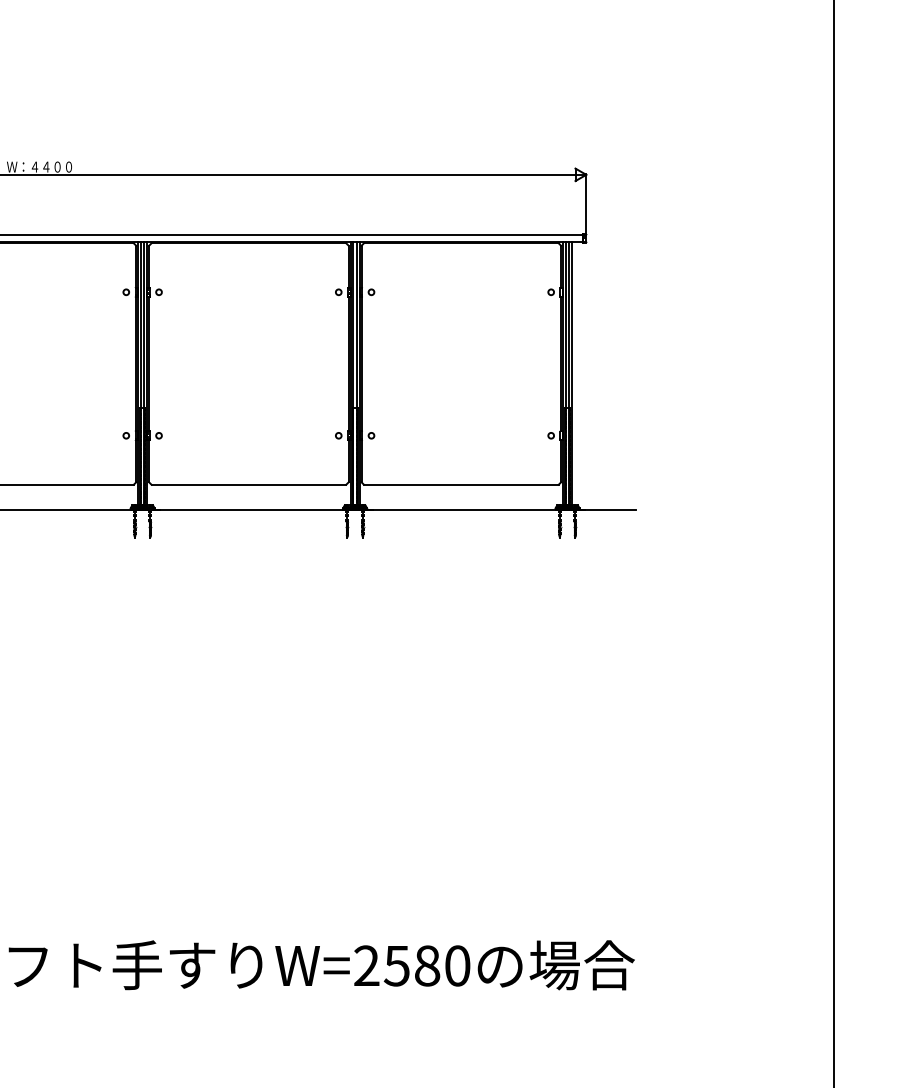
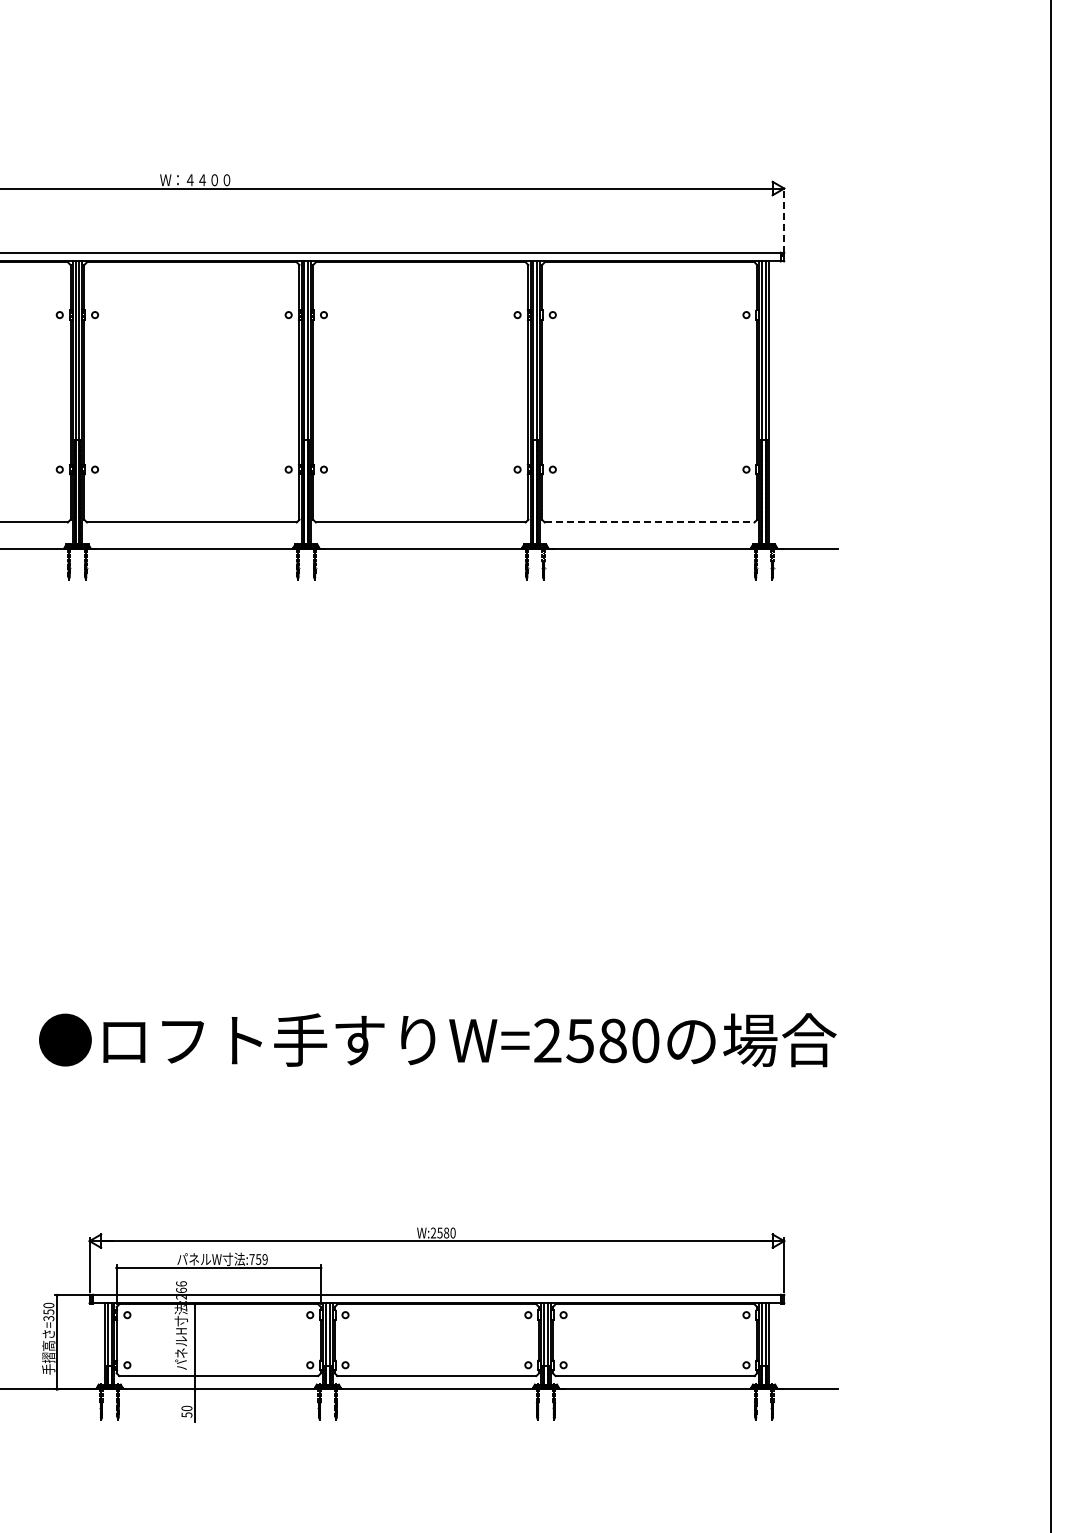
line: (586, 204) -> (784, 220), solid -> dashed
line: (461, 484) -> (649, 522), solid -> dashed

